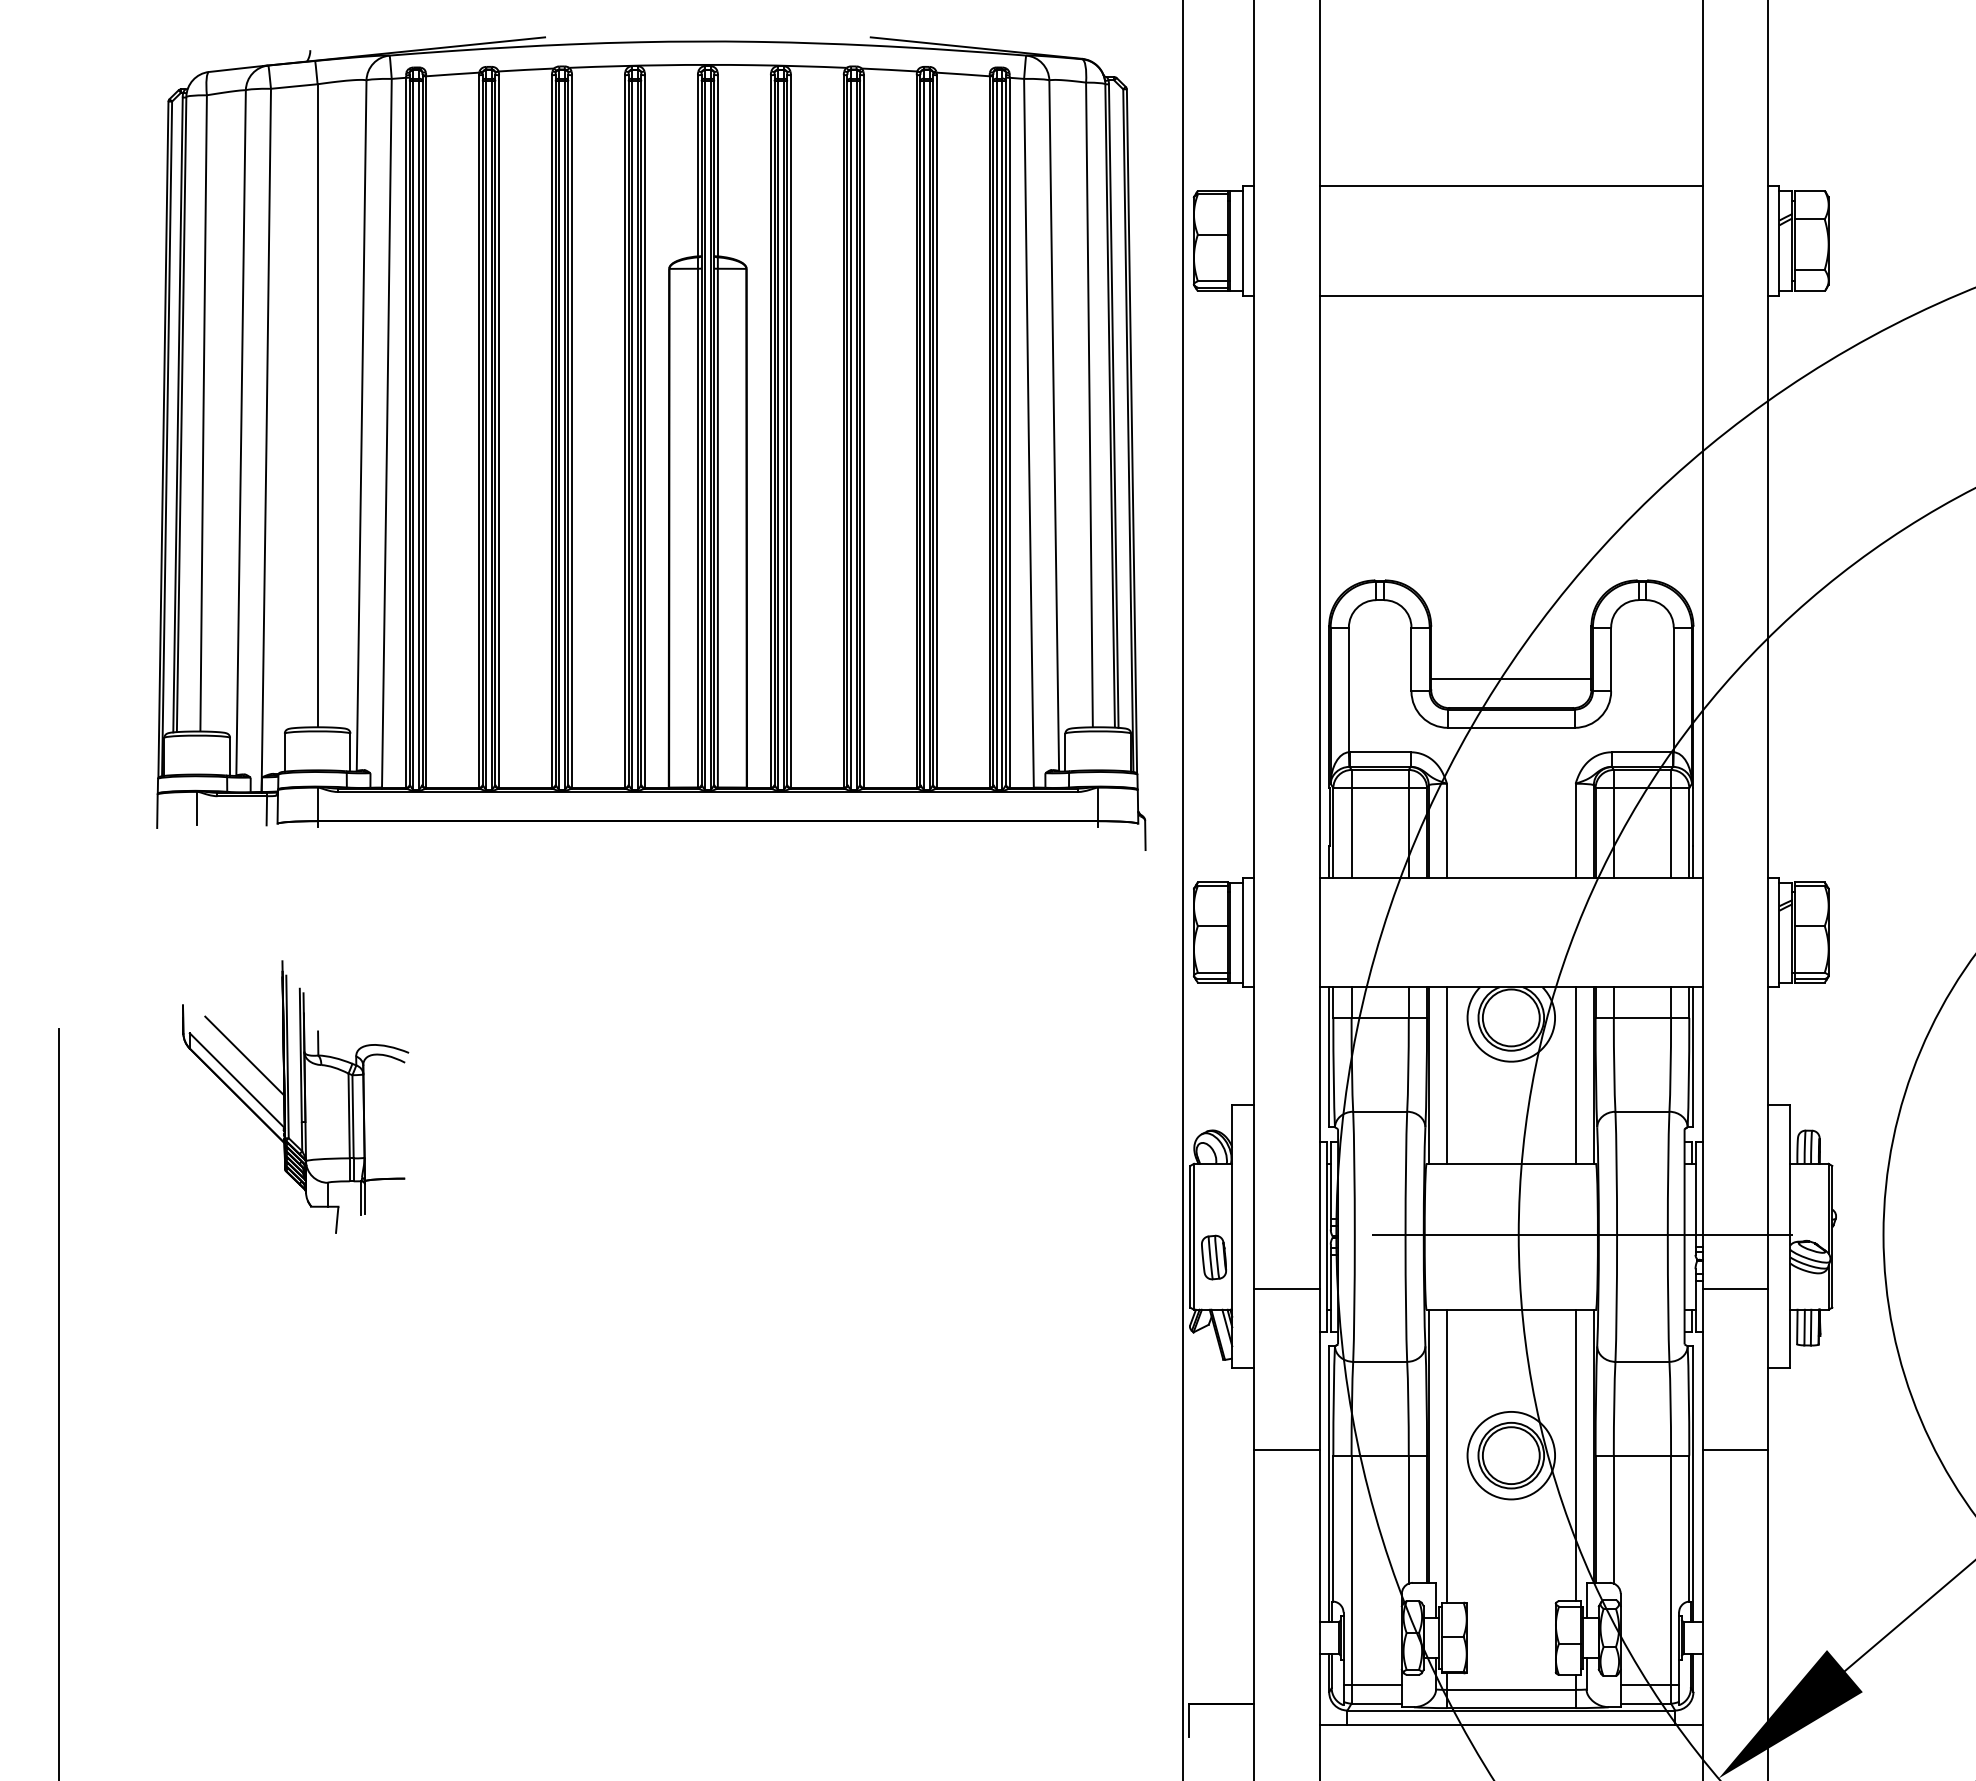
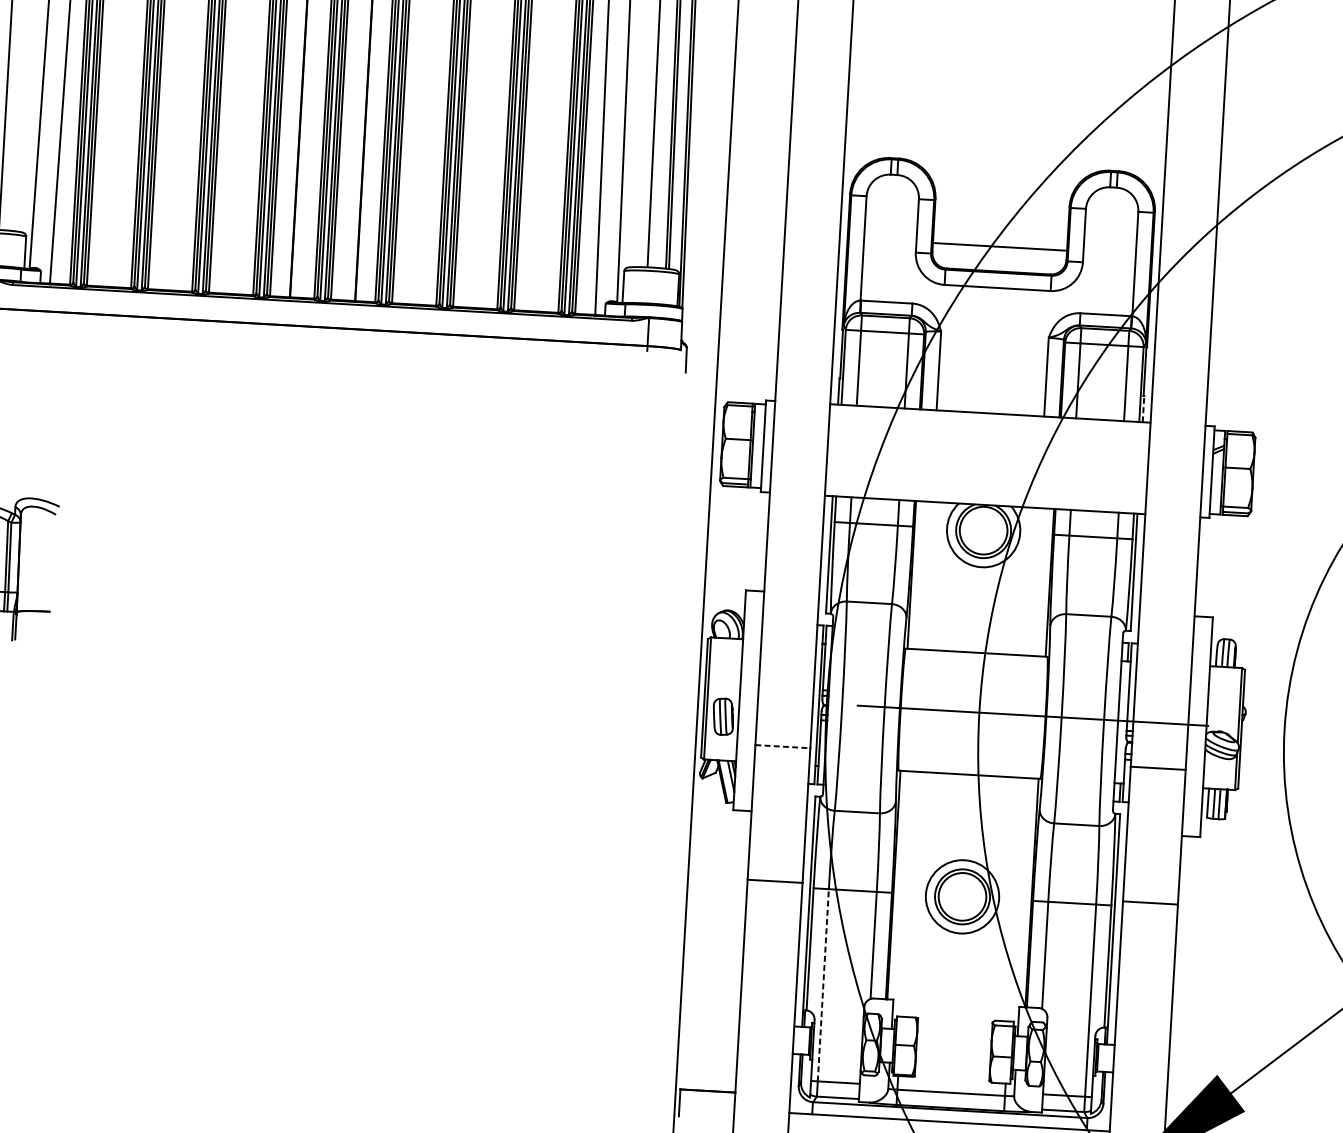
line: (1693, 862) -> (1143, 409), solid -> dashed
line: (1447, 1075) -> (927, 575), removed
line: (1575, 1075) -> (1034, 581), removed
line: (1286, 1289) -> (782, 747), solid -> dashed
line: (1575, 1454) -> (1016, 899), removed
line: (1447, 1455) -> (909, 893), removed
line: (1351, 1570) -> (823, 985), solid -> dashed

